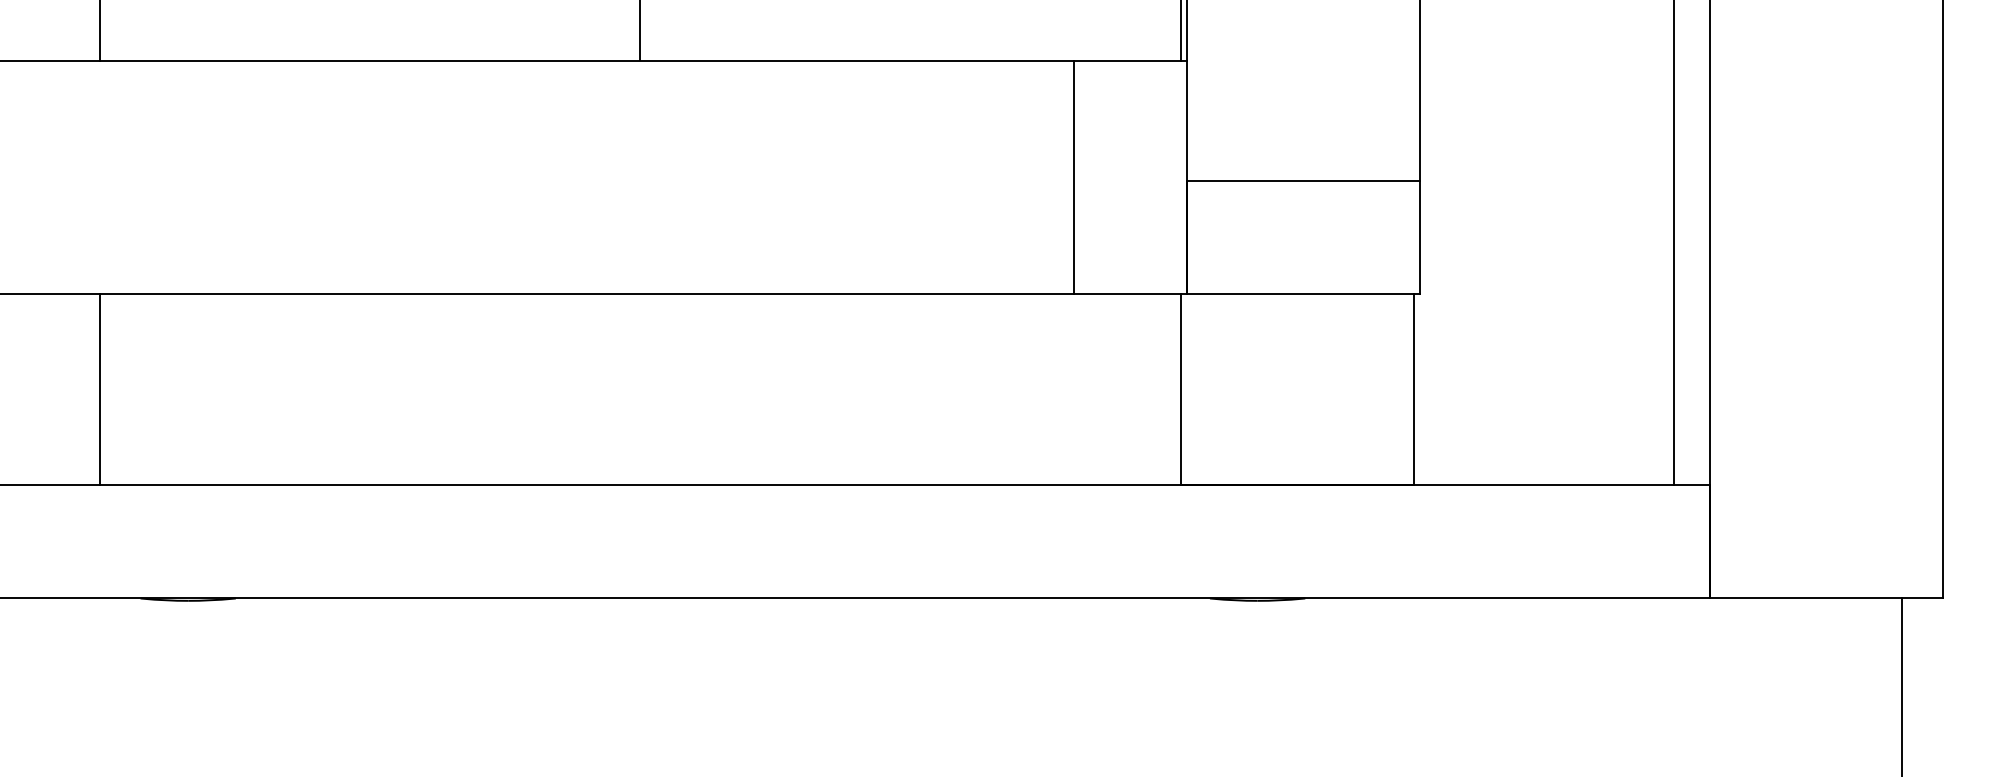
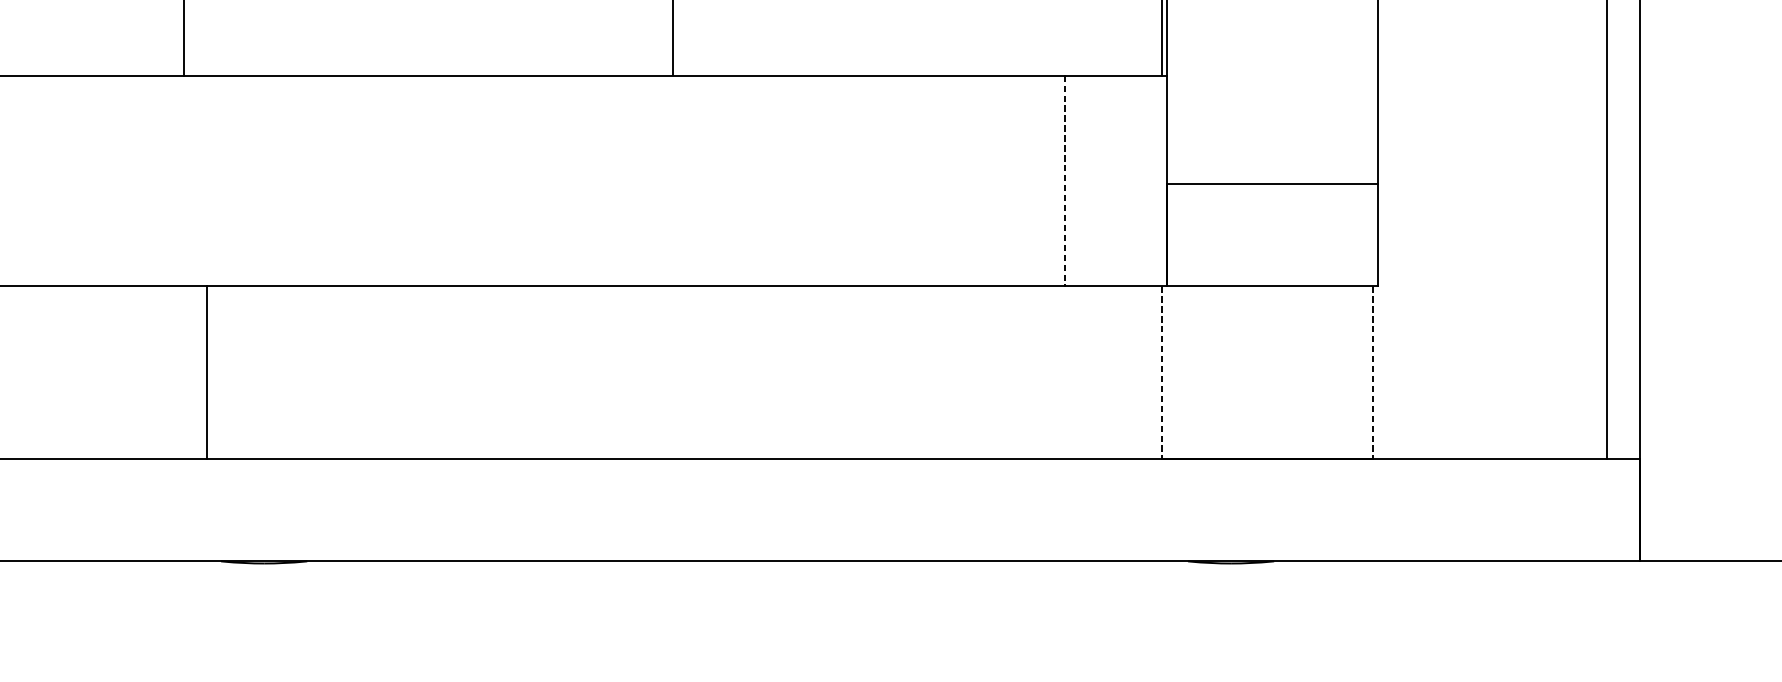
line: (1074, 177) -> (1065, 180), solid -> dashed
line: (99, 389) -> (206, 372), moved
line: (1181, 389) -> (1162, 372), solid -> dashed
line: (1414, 389) -> (1372, 372), solid -> dashed

